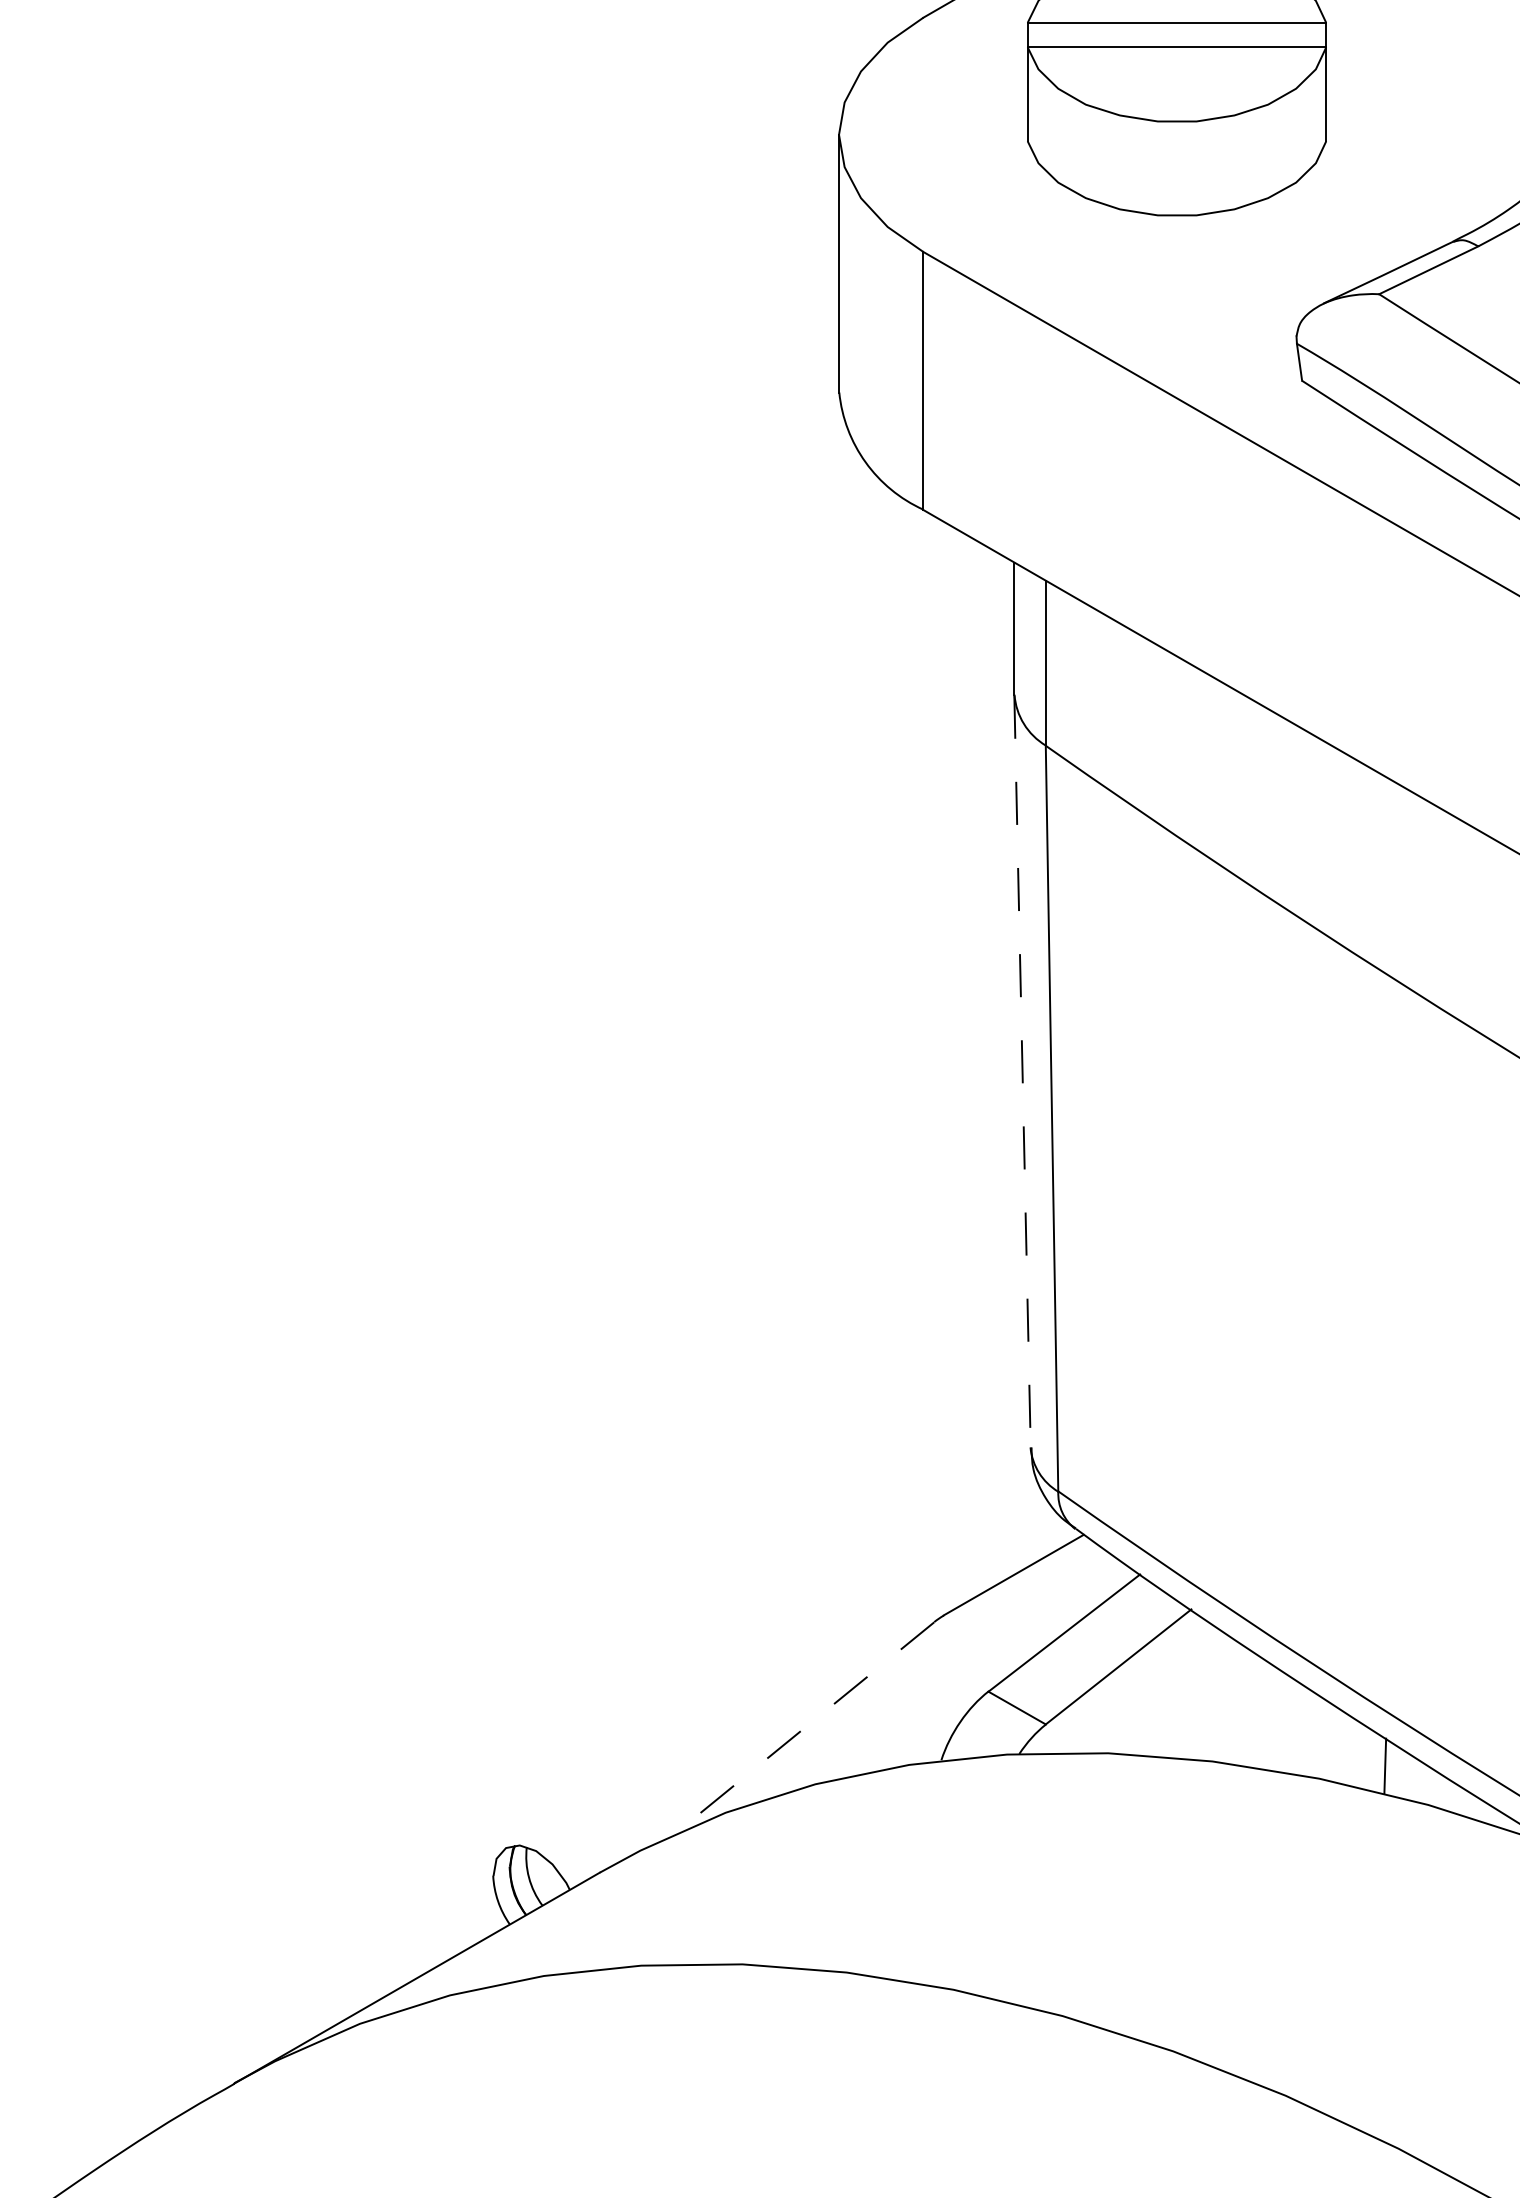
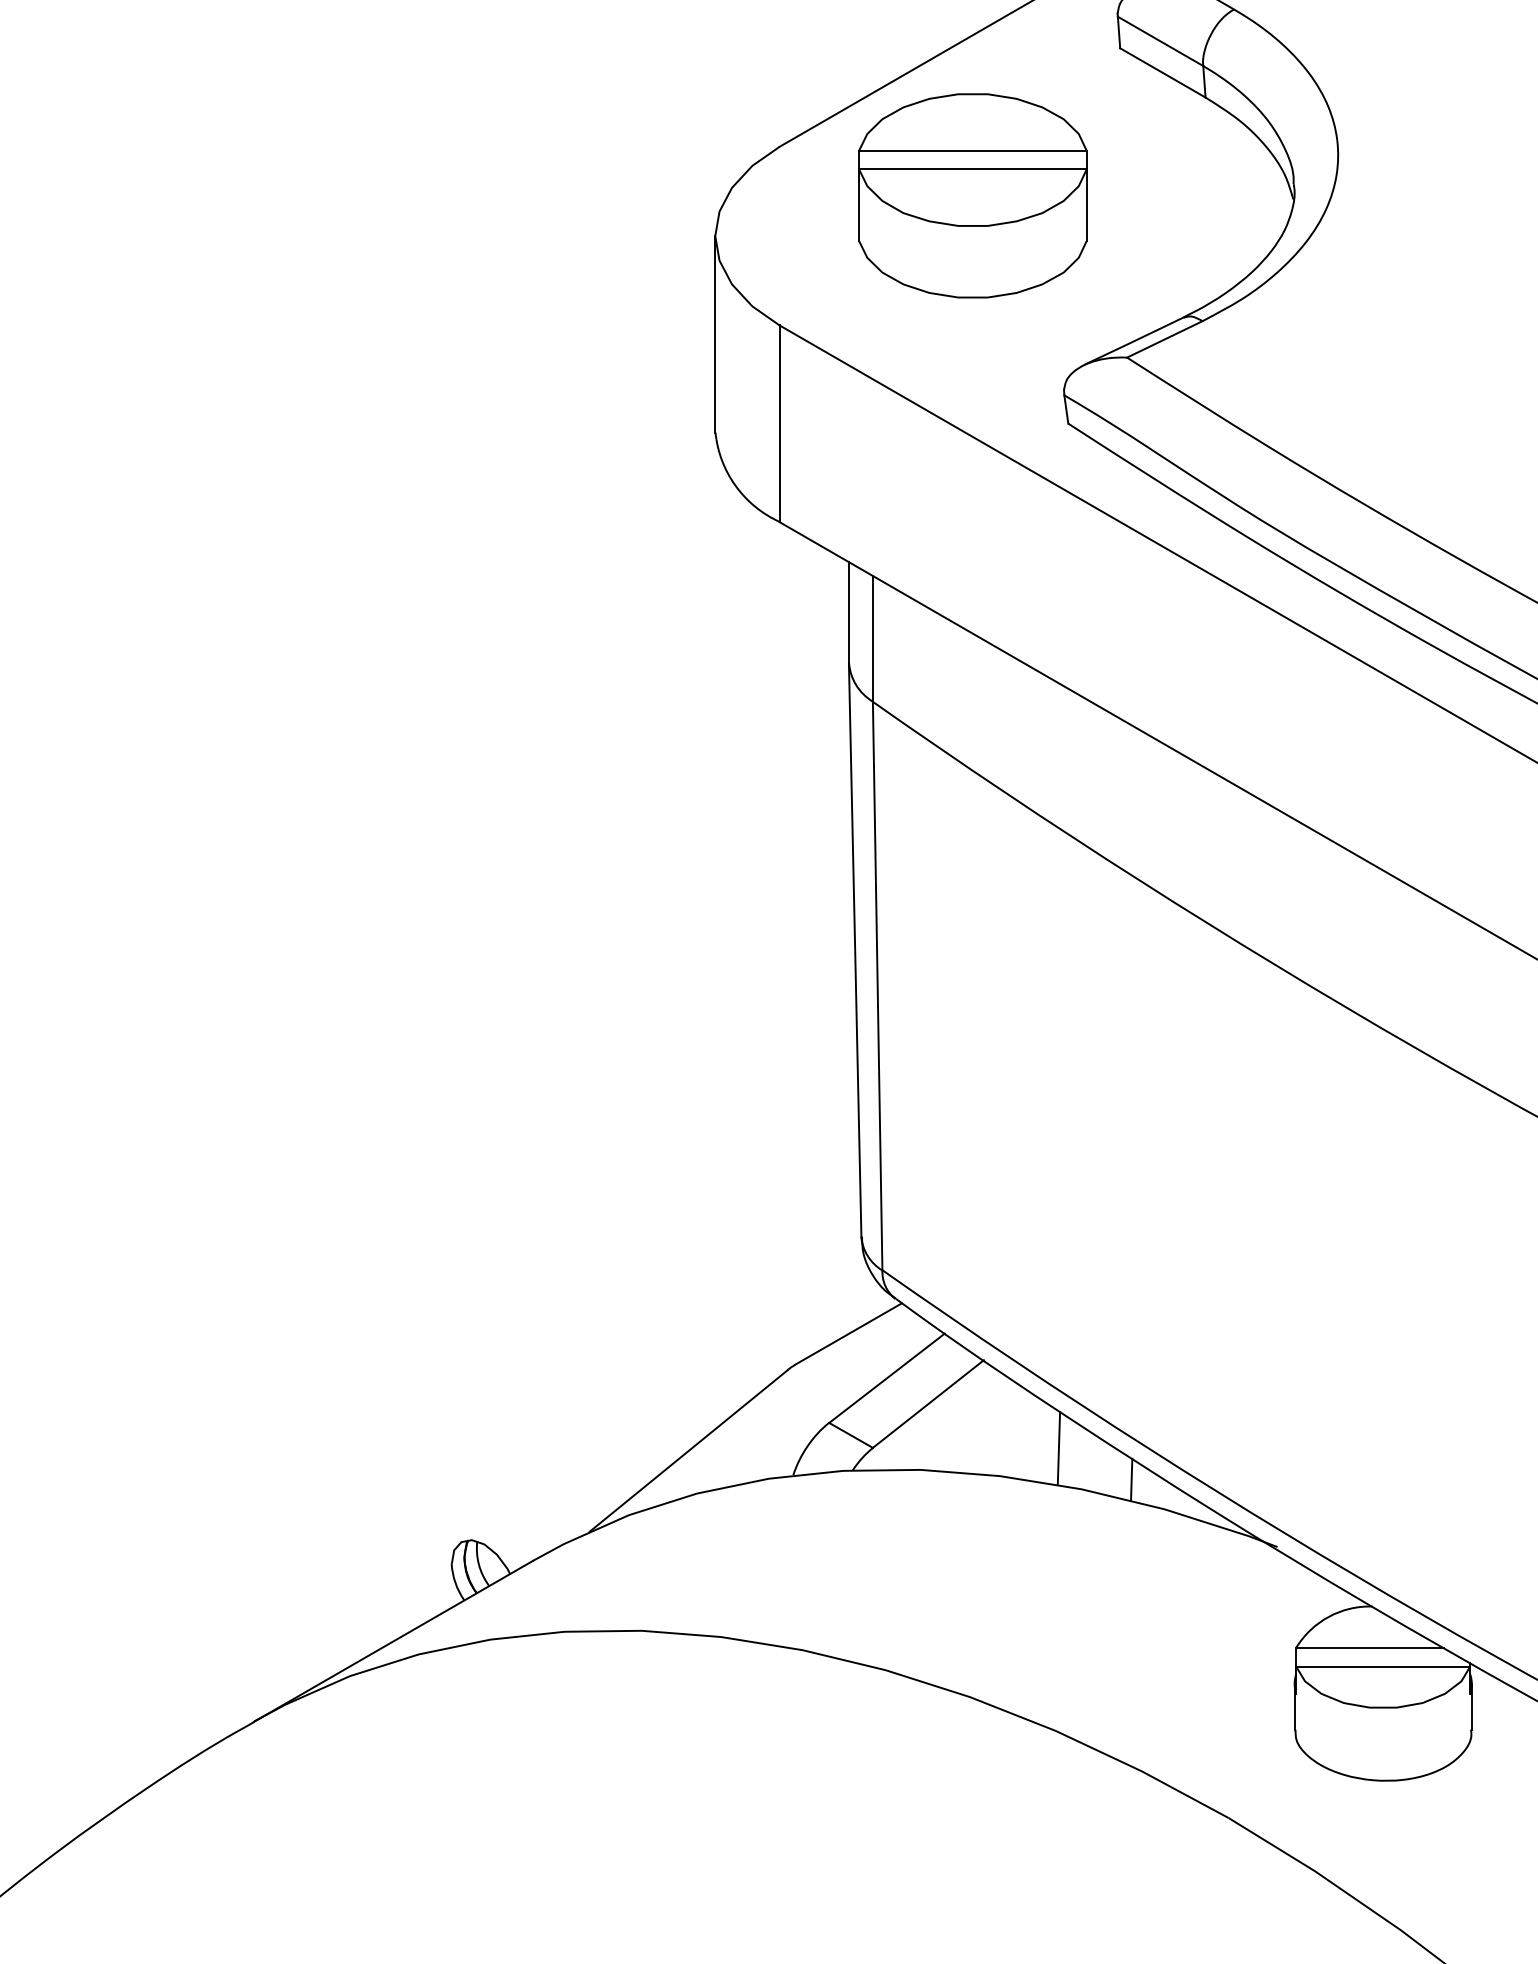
line: (1022, 1071) -> (855, 950), dashed -> solid
line: (1289, 1725) -> (1058, 1448), added
line: (803, 1727) -> (688, 1450), dashed -> solid

